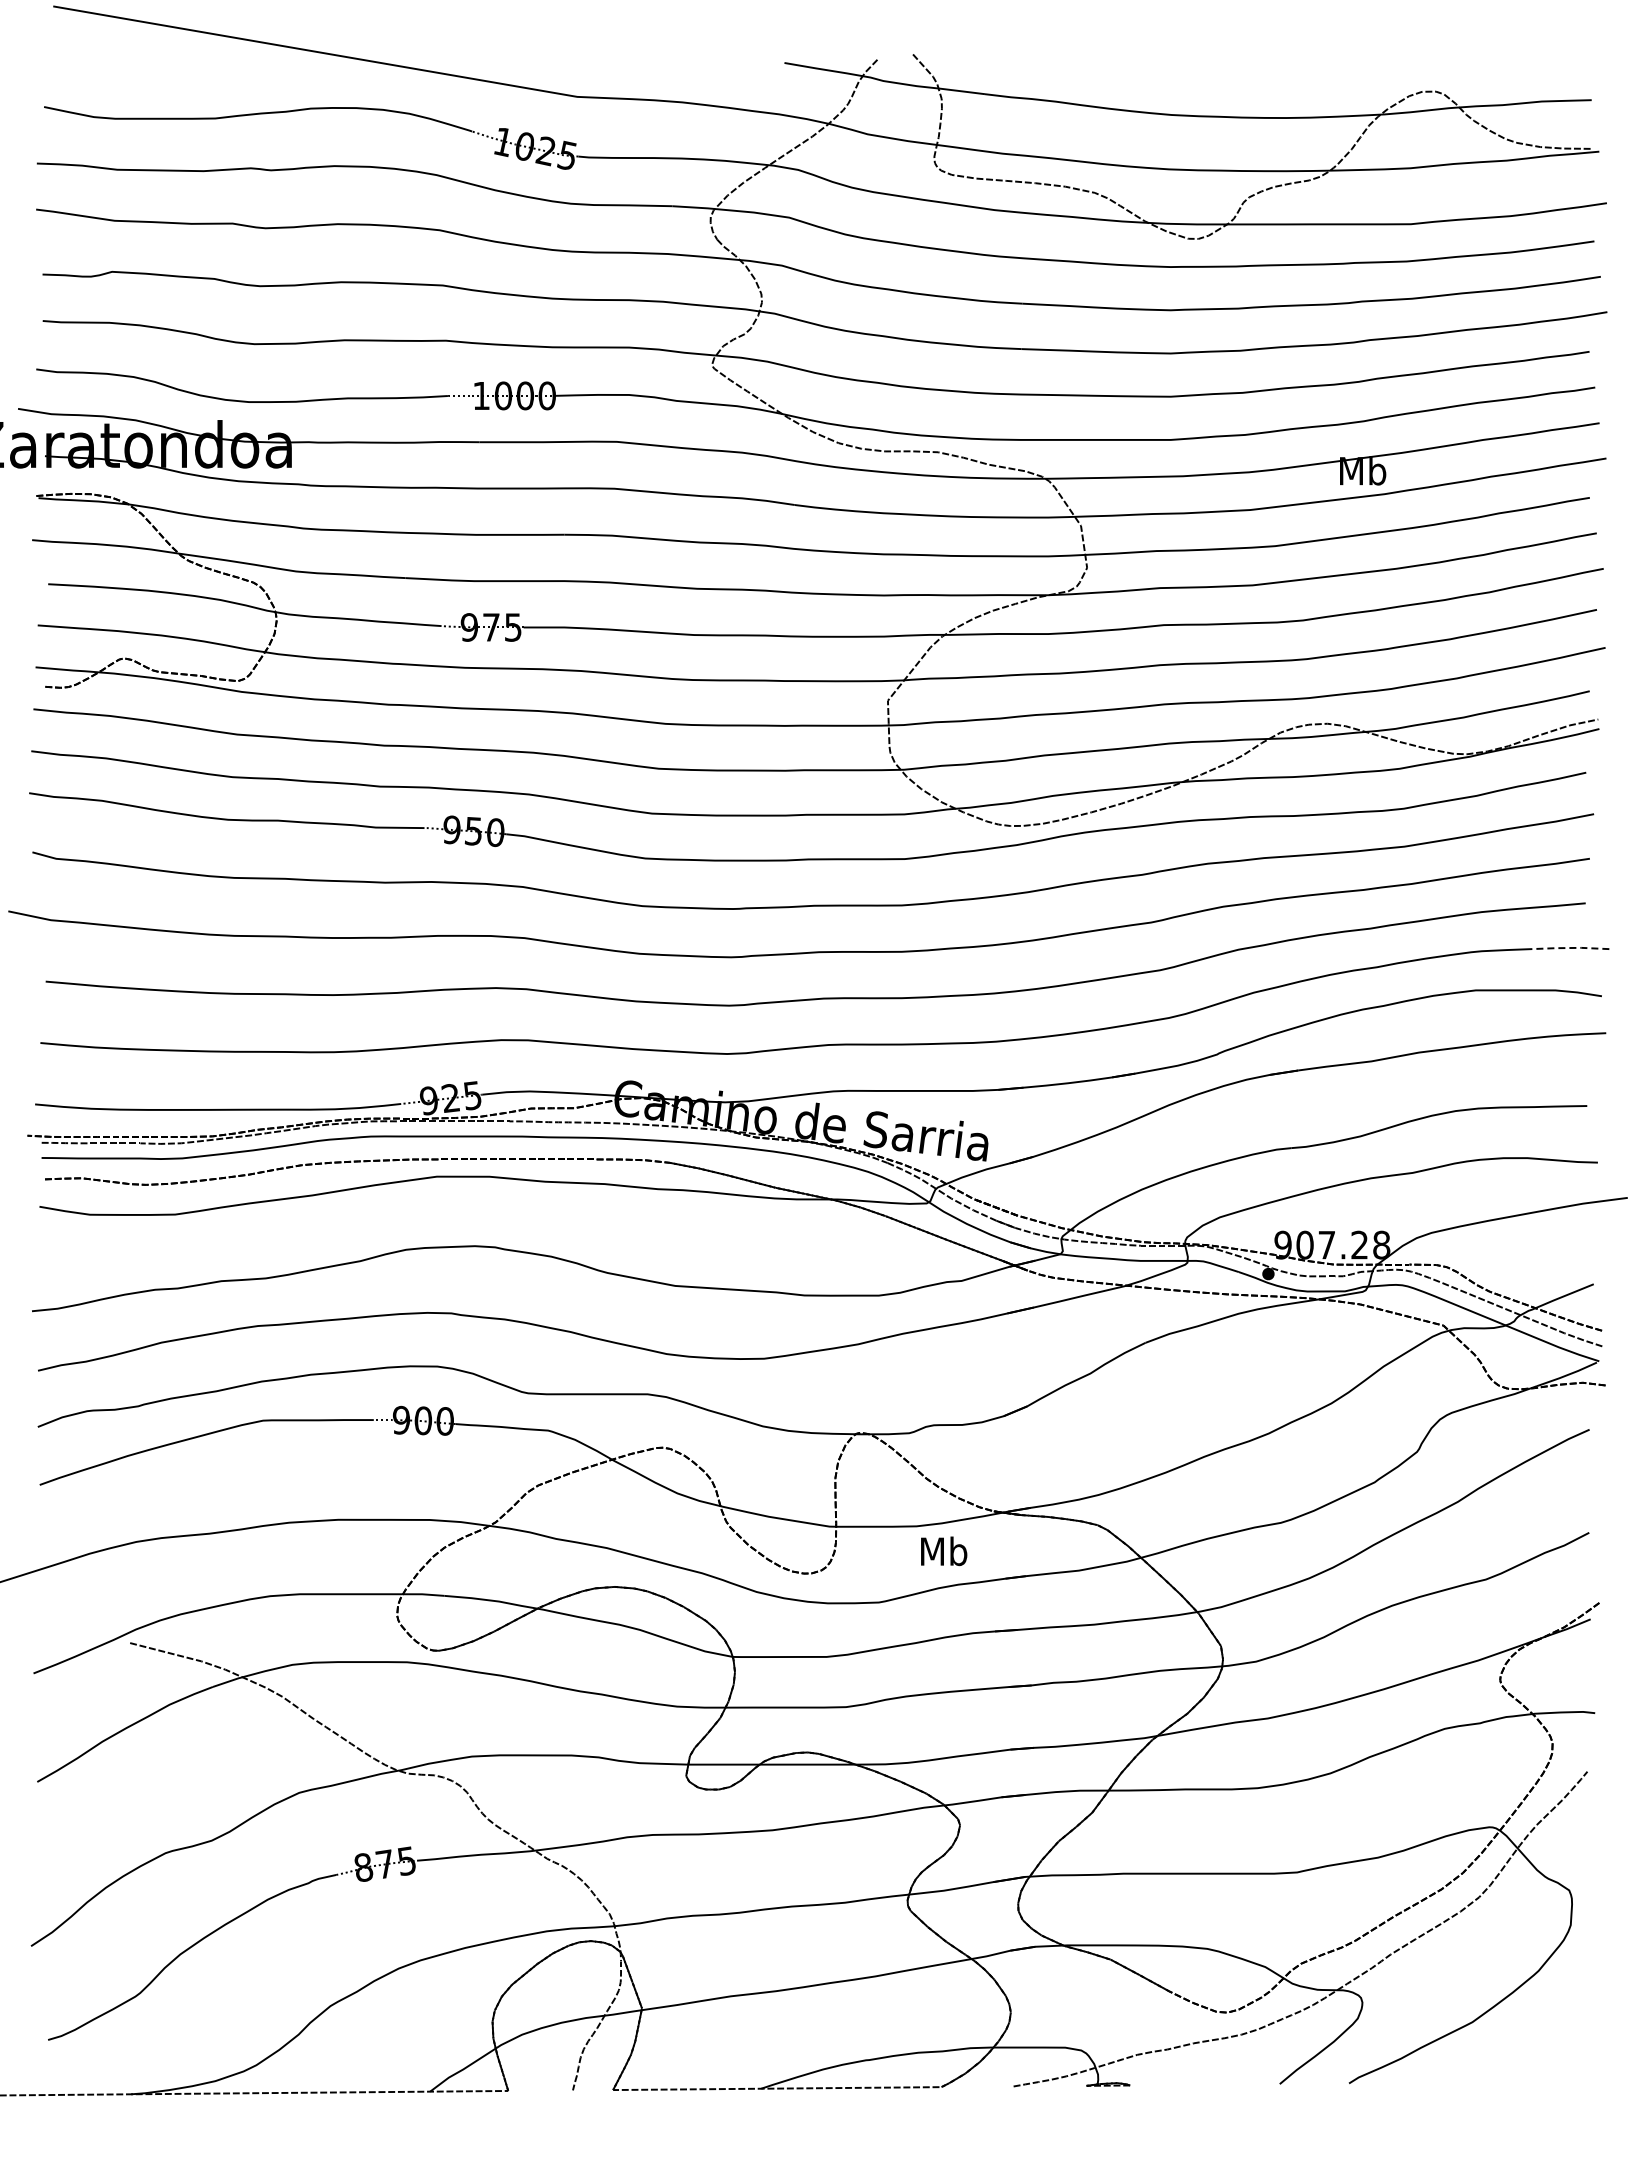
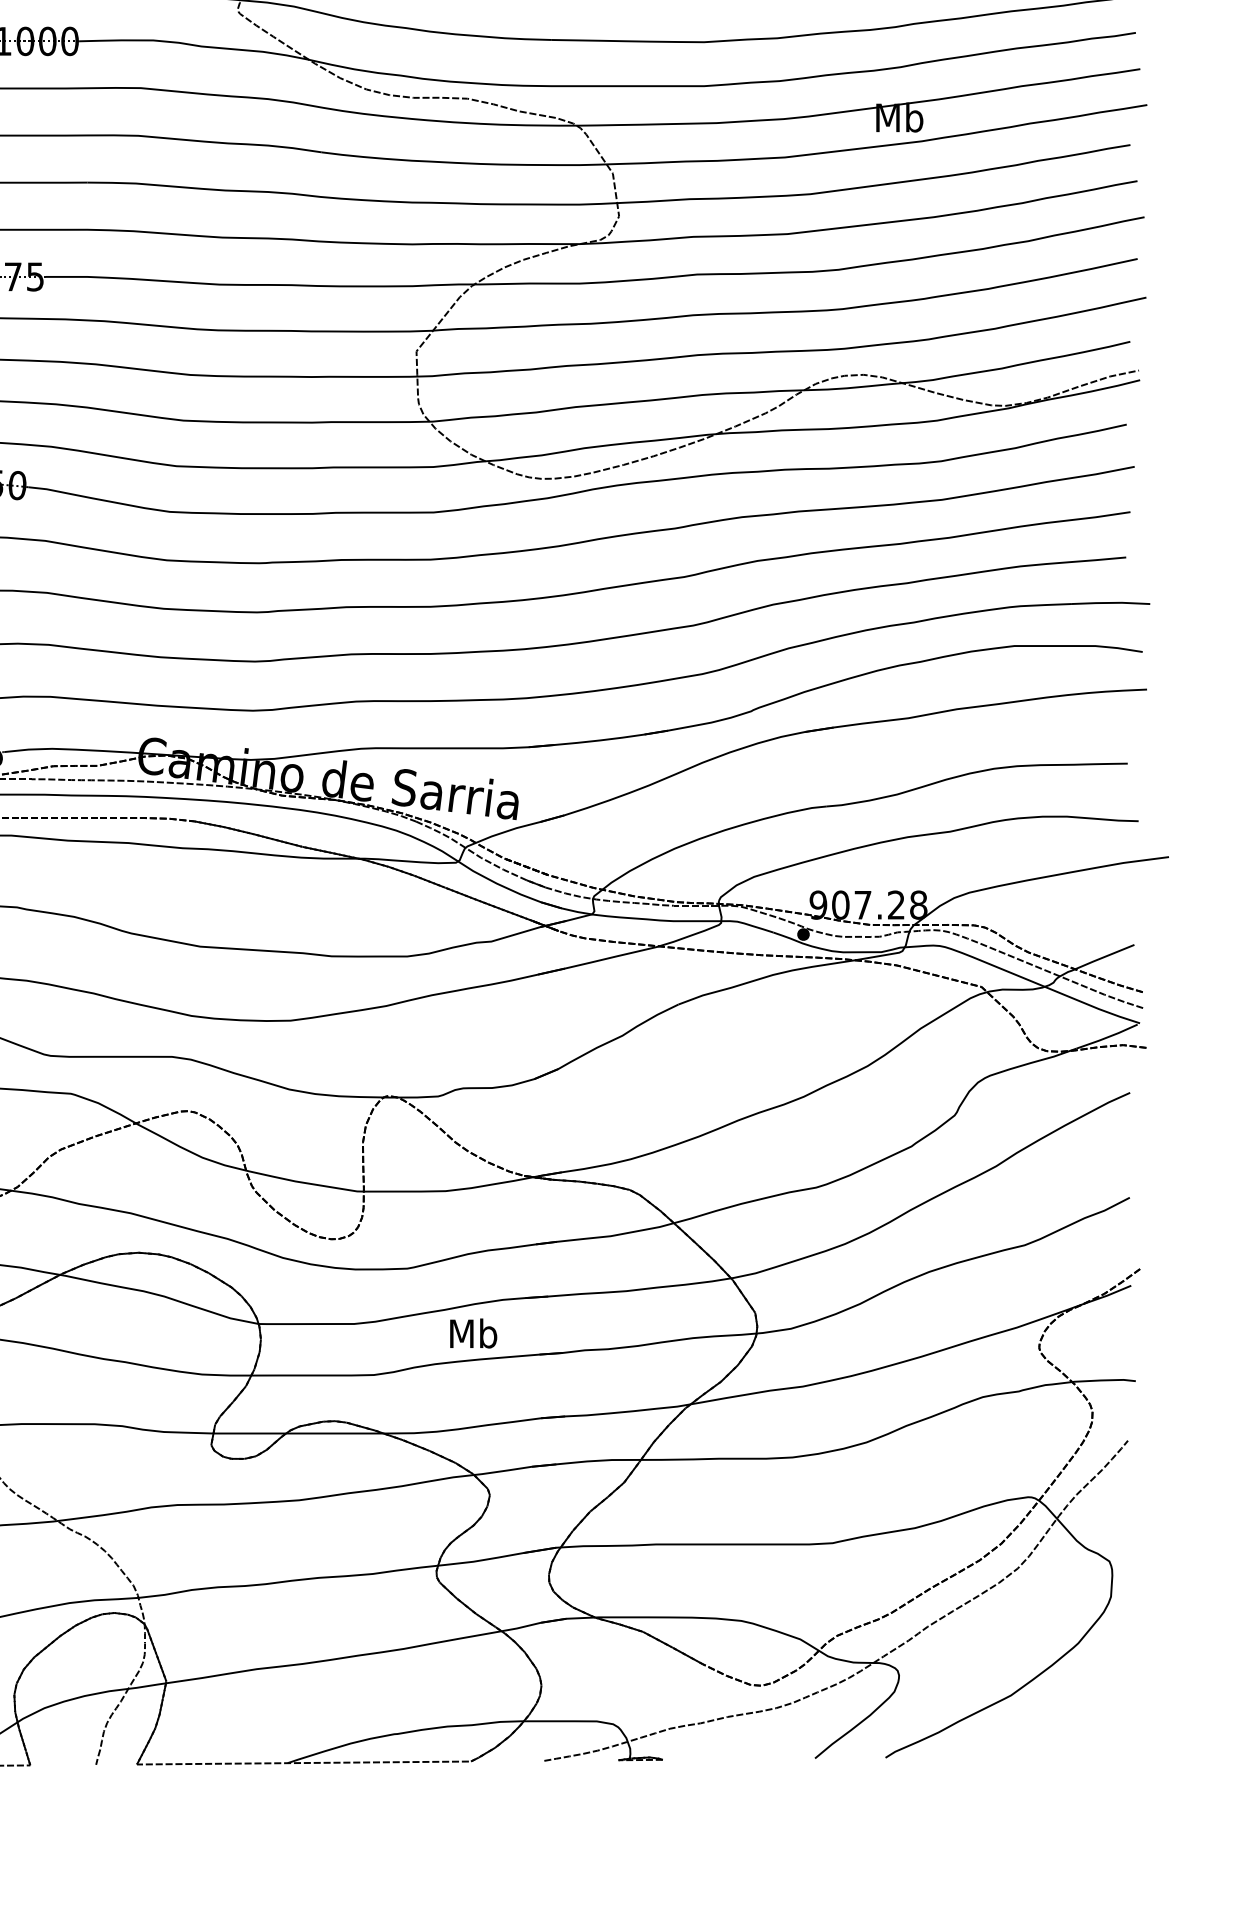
line: (1570, 948) -> (1110, 603), dashed -> solid
text: (944, 1551) -> (474, 1333), moved

